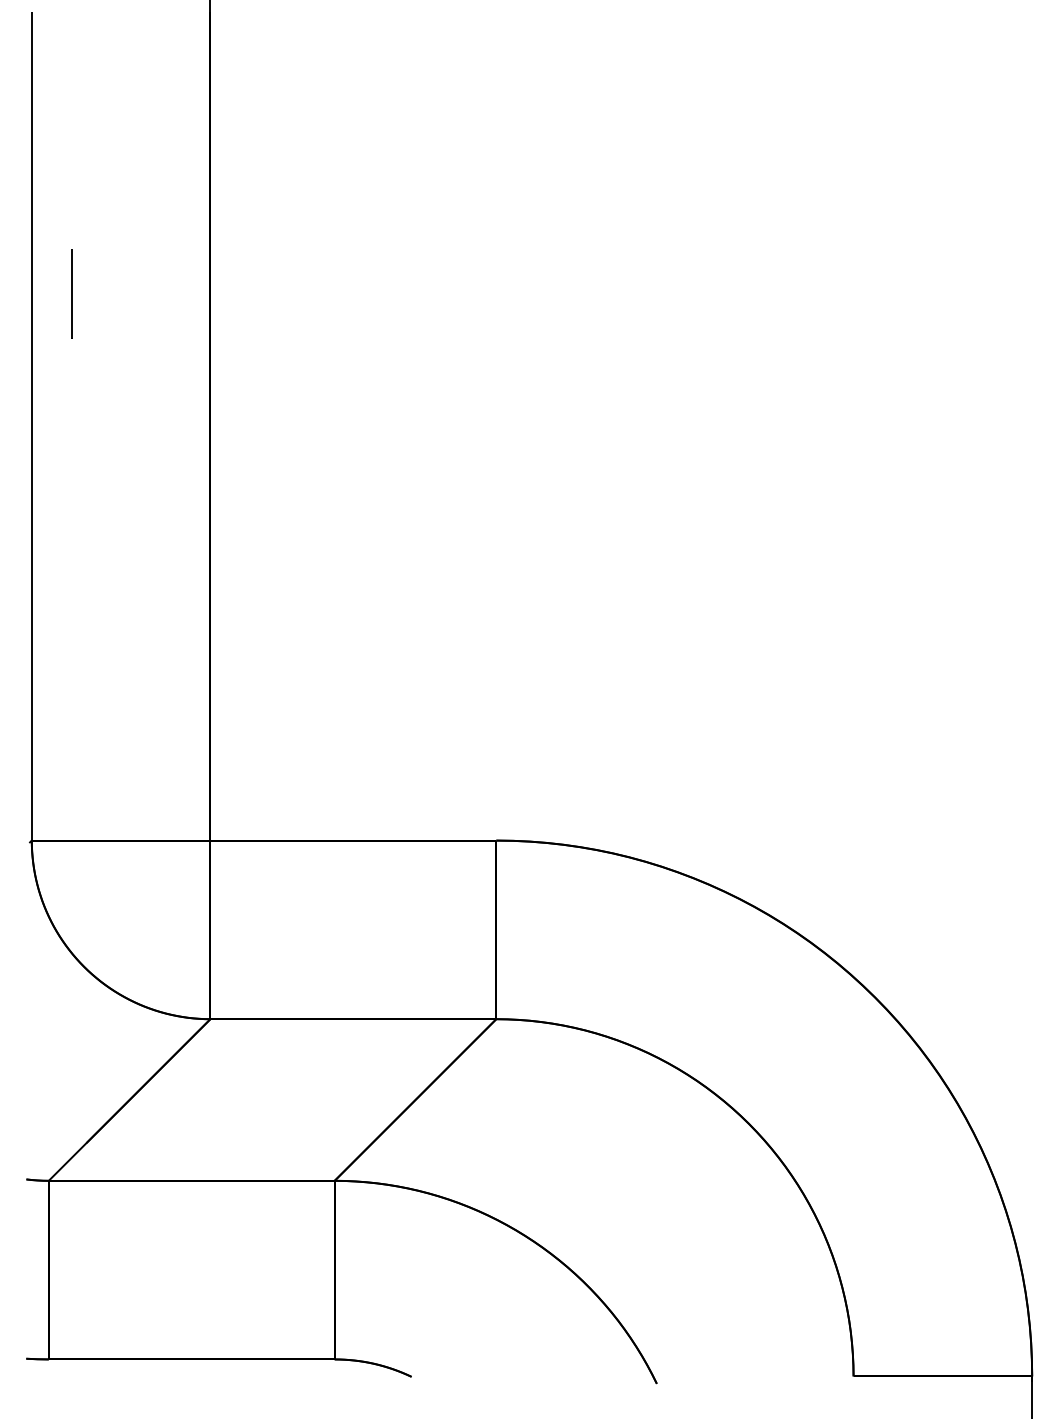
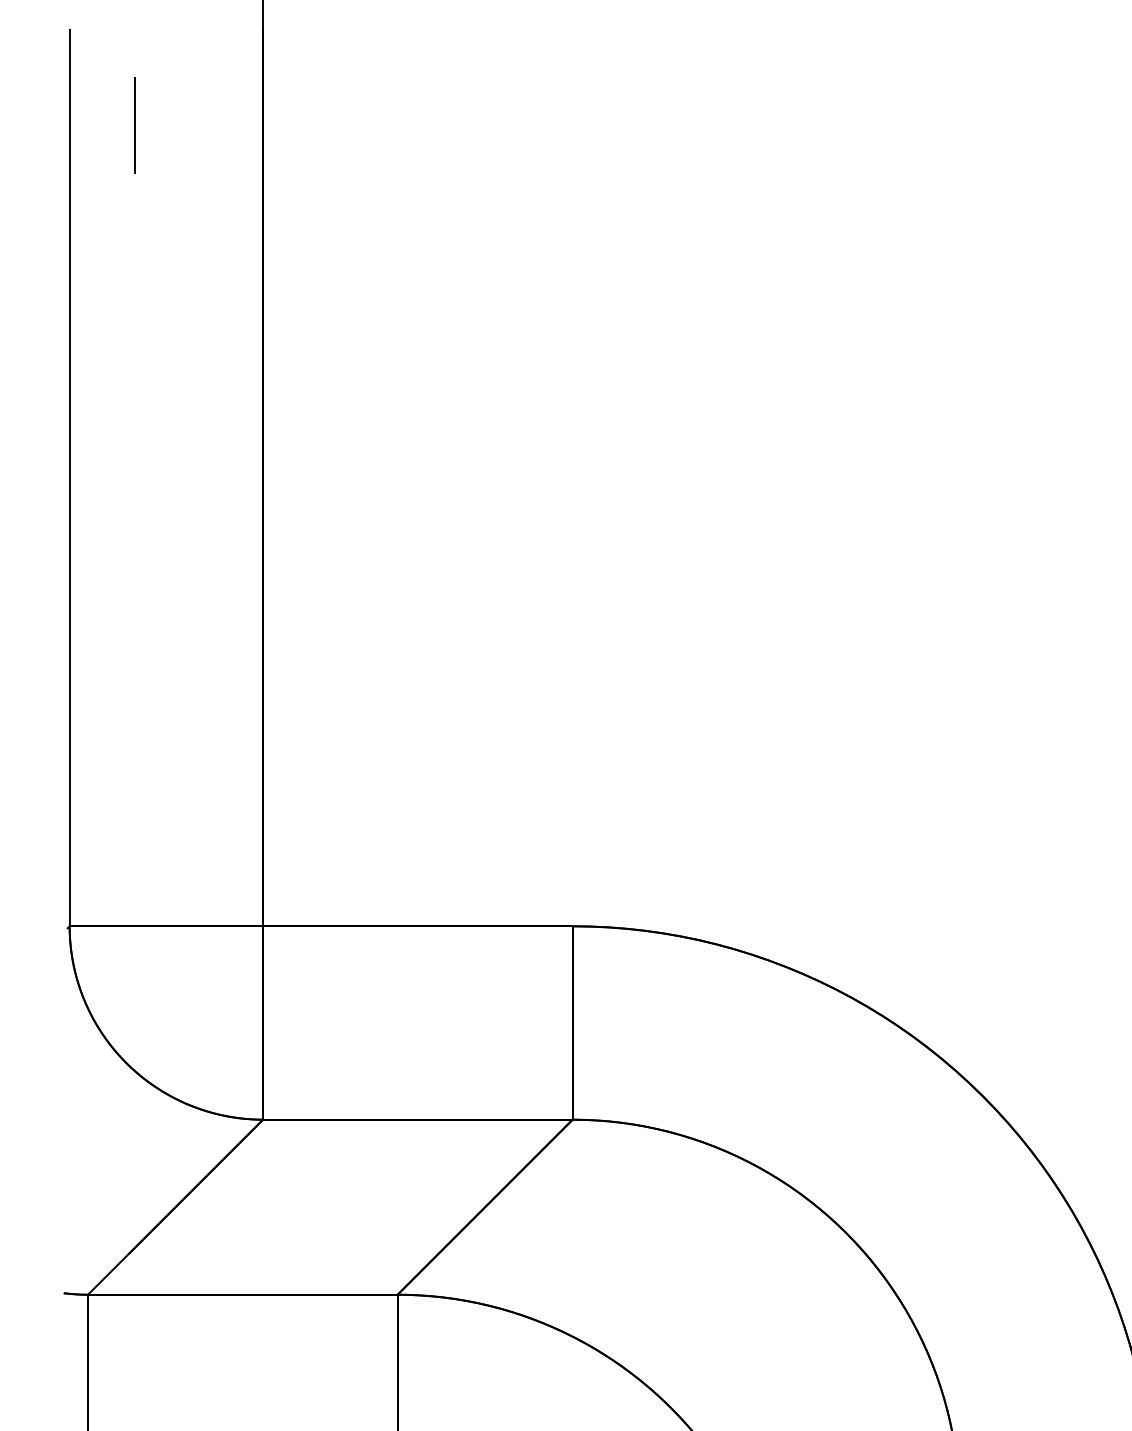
line: (71, 293) -> (134, 124), moved

